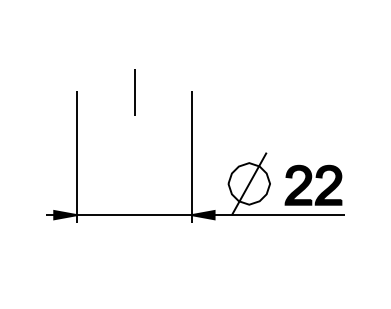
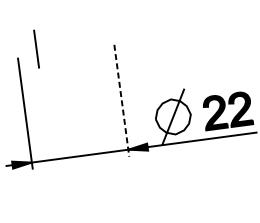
line: (134, 92) -> (35, 49), moved
line: (191, 157) -> (121, 101), solid -> dashed

